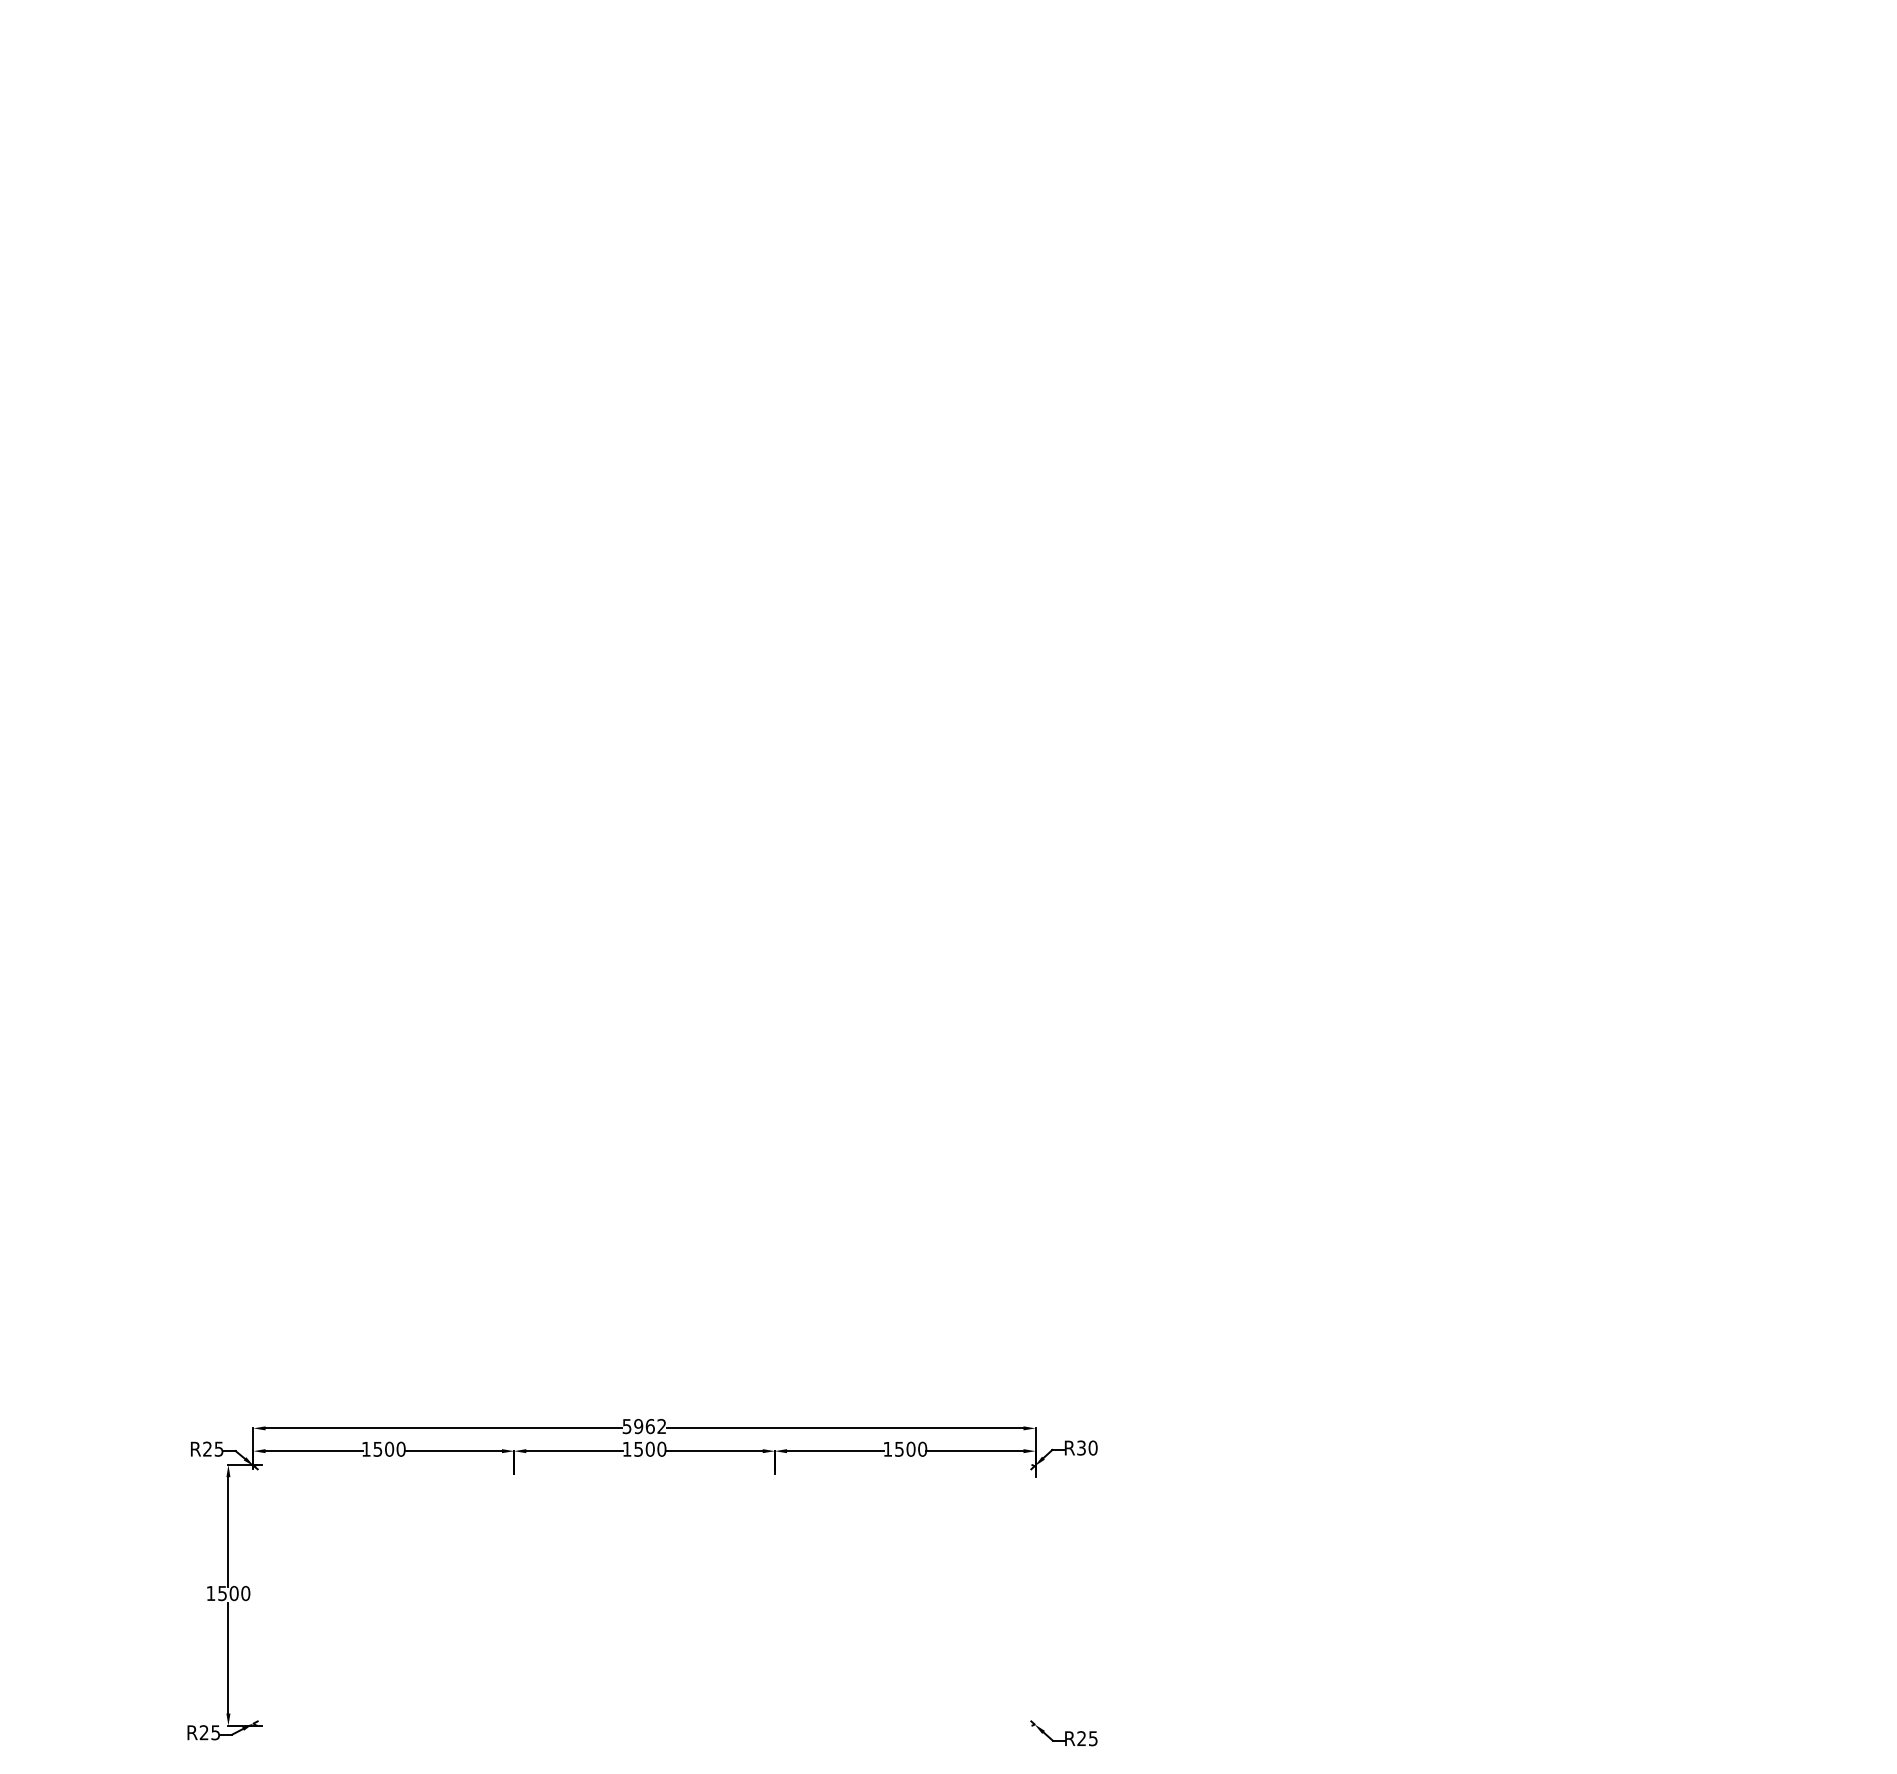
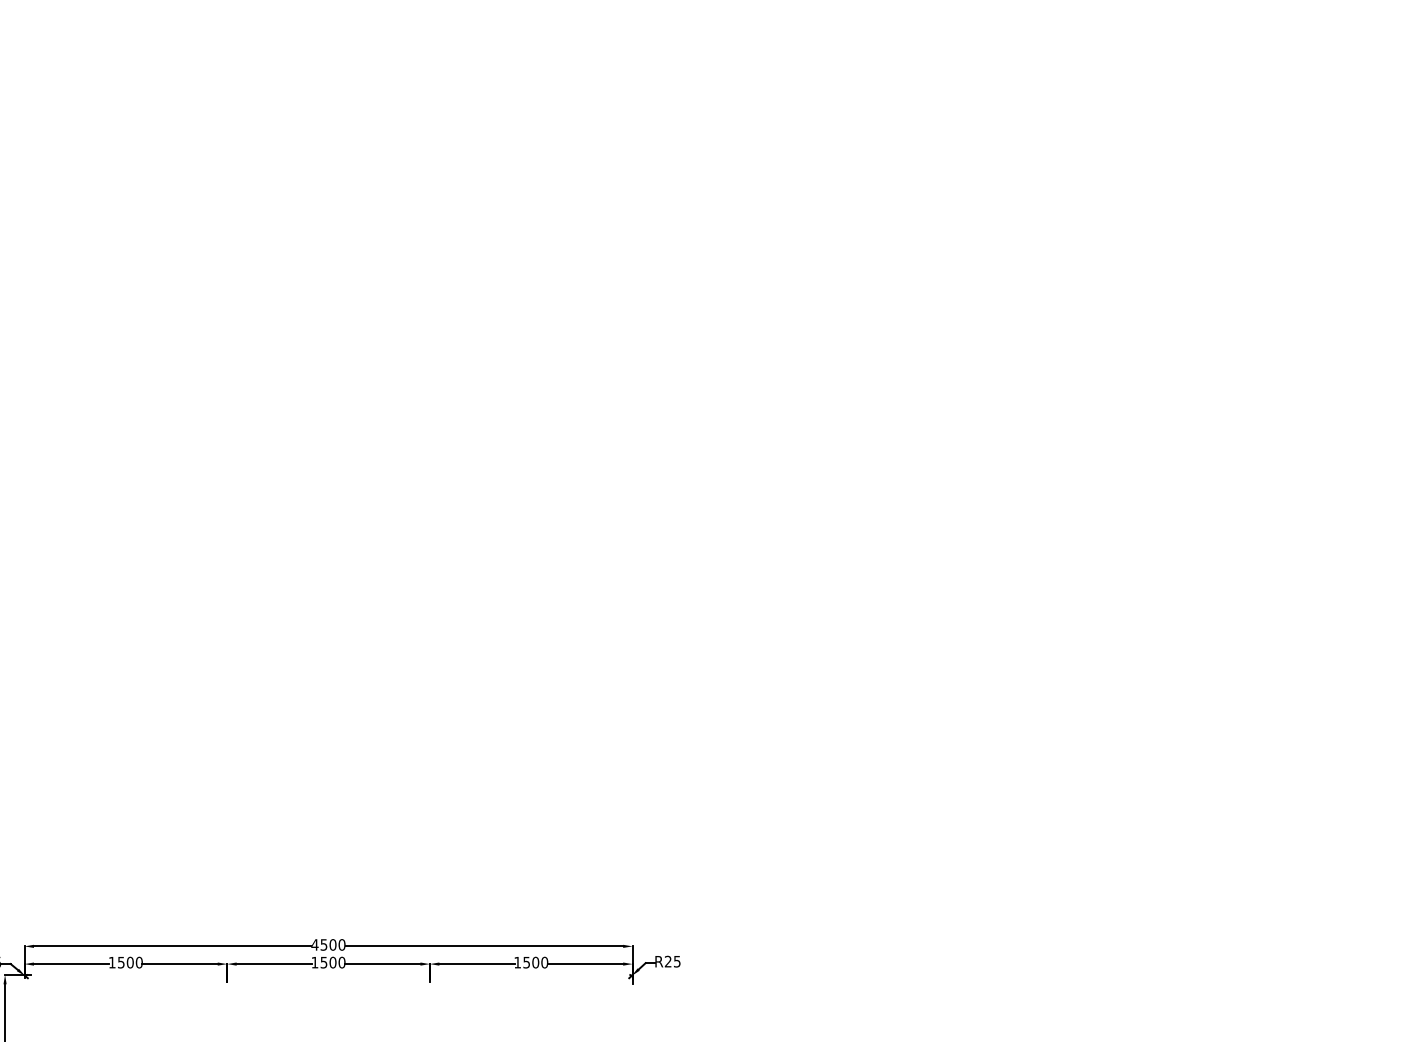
text: (644, 1426) -> (328, 944), 5962 -> 4500
text: (1087, 1447) -> (672, 961), R30 -> R25

